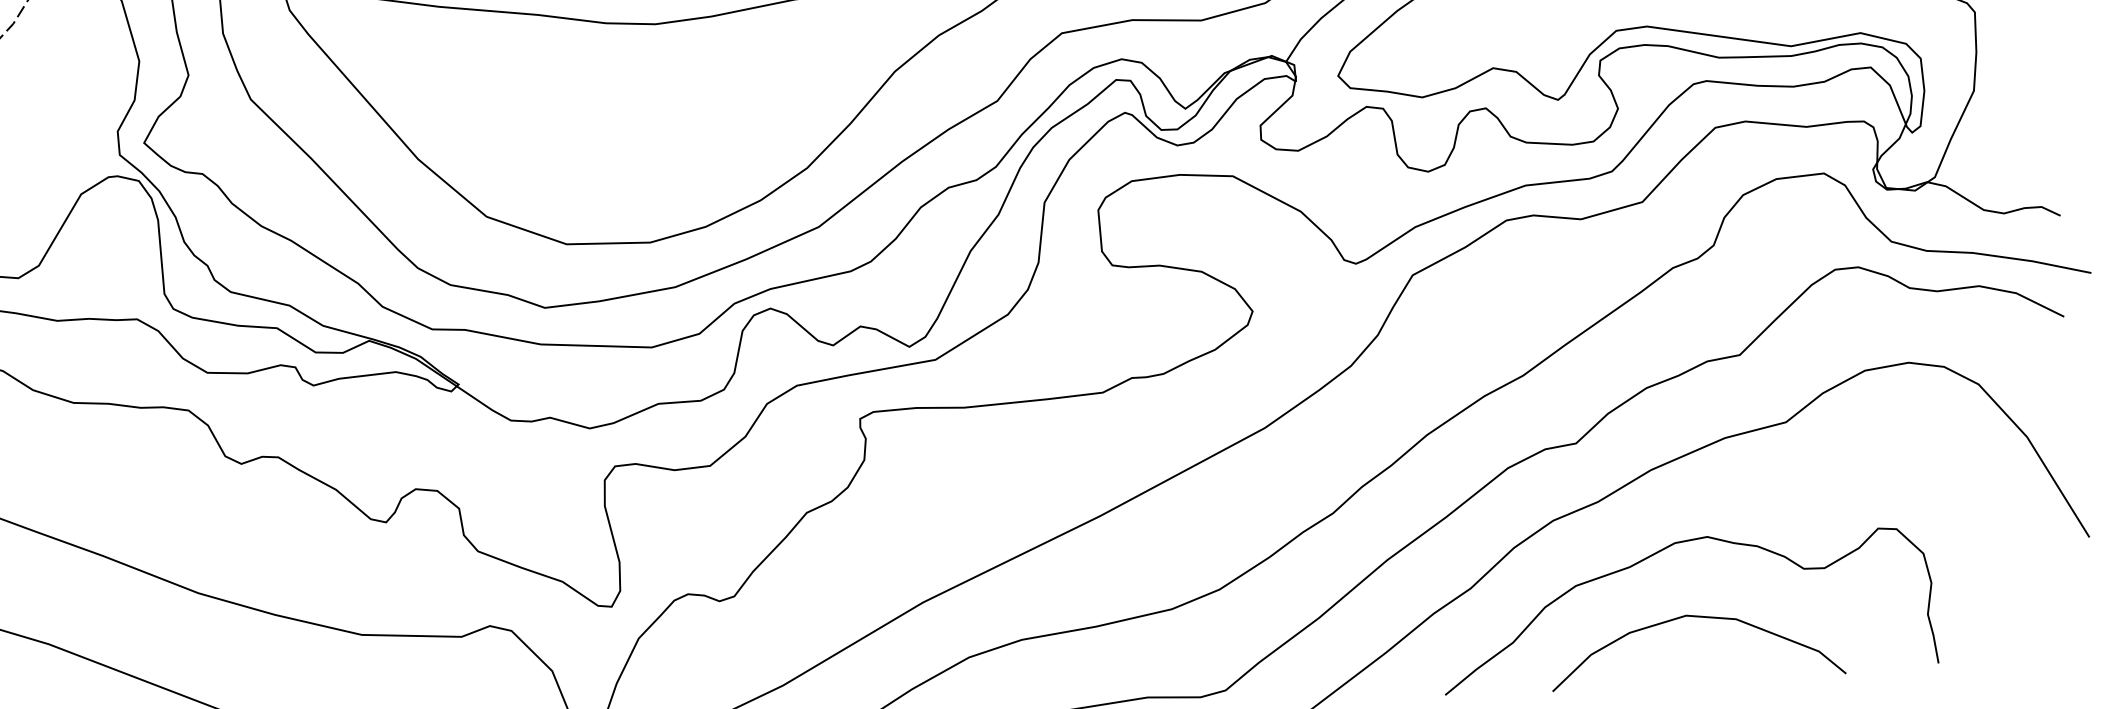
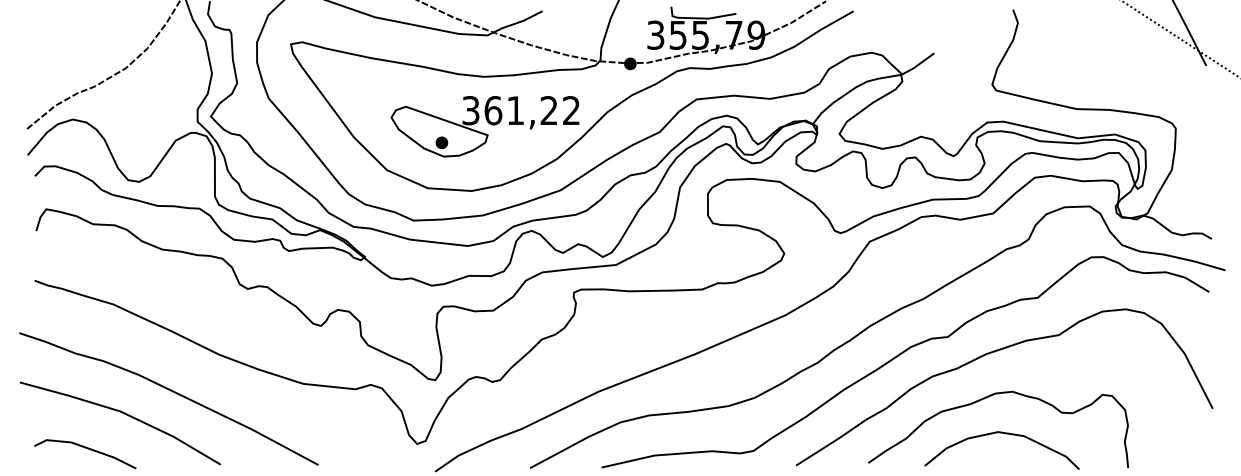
part: (664, 118) -> (484, 126), added

